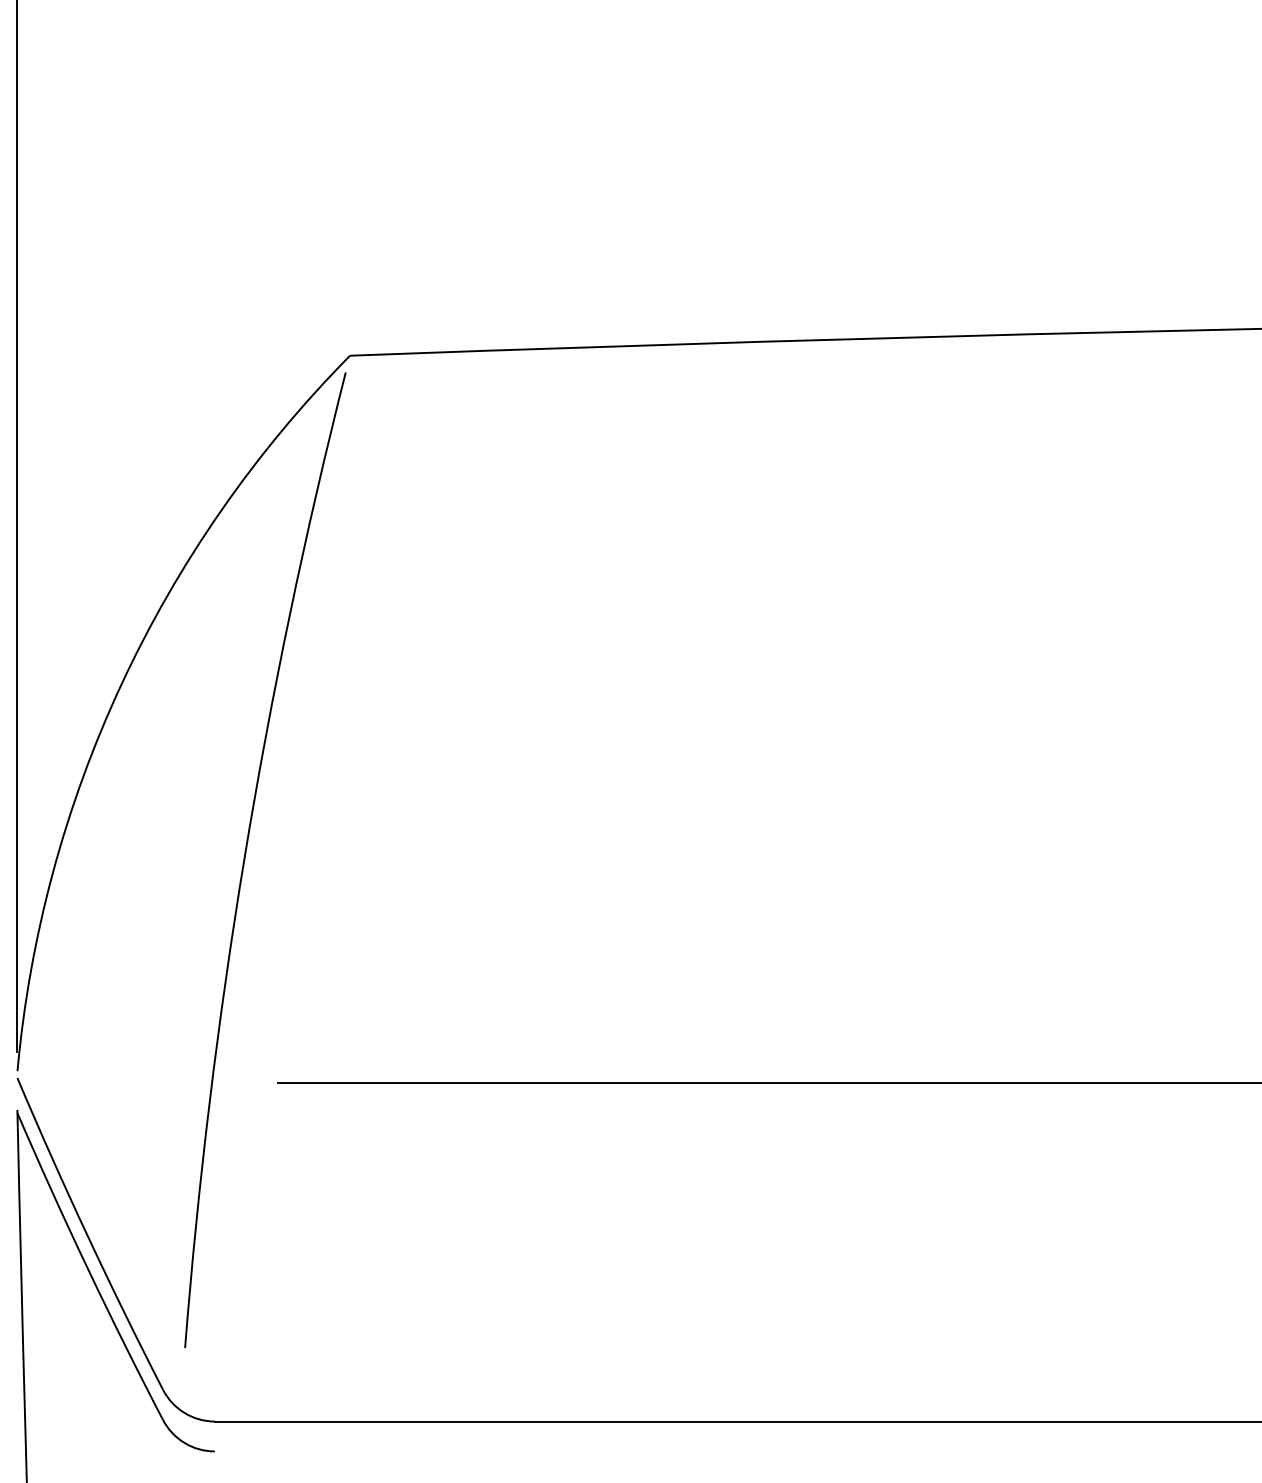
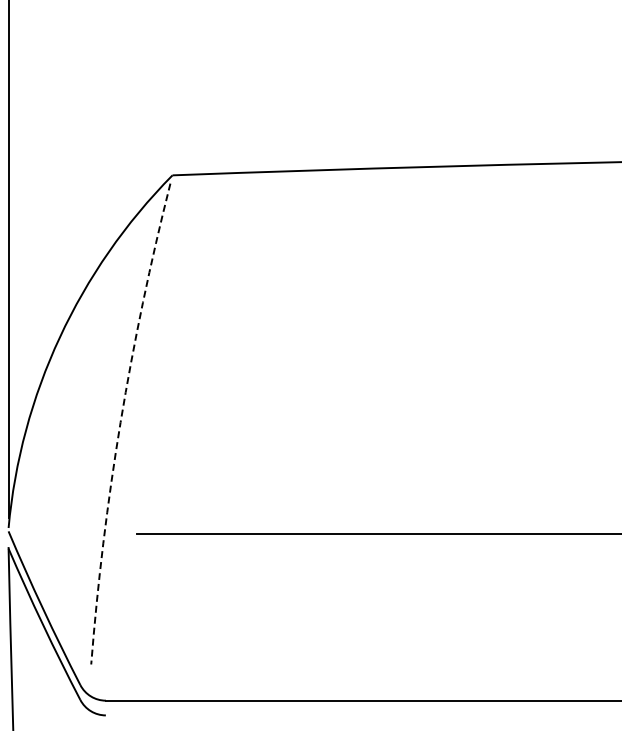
arc: (244, 857) -> (120, 422), solid -> dashed

